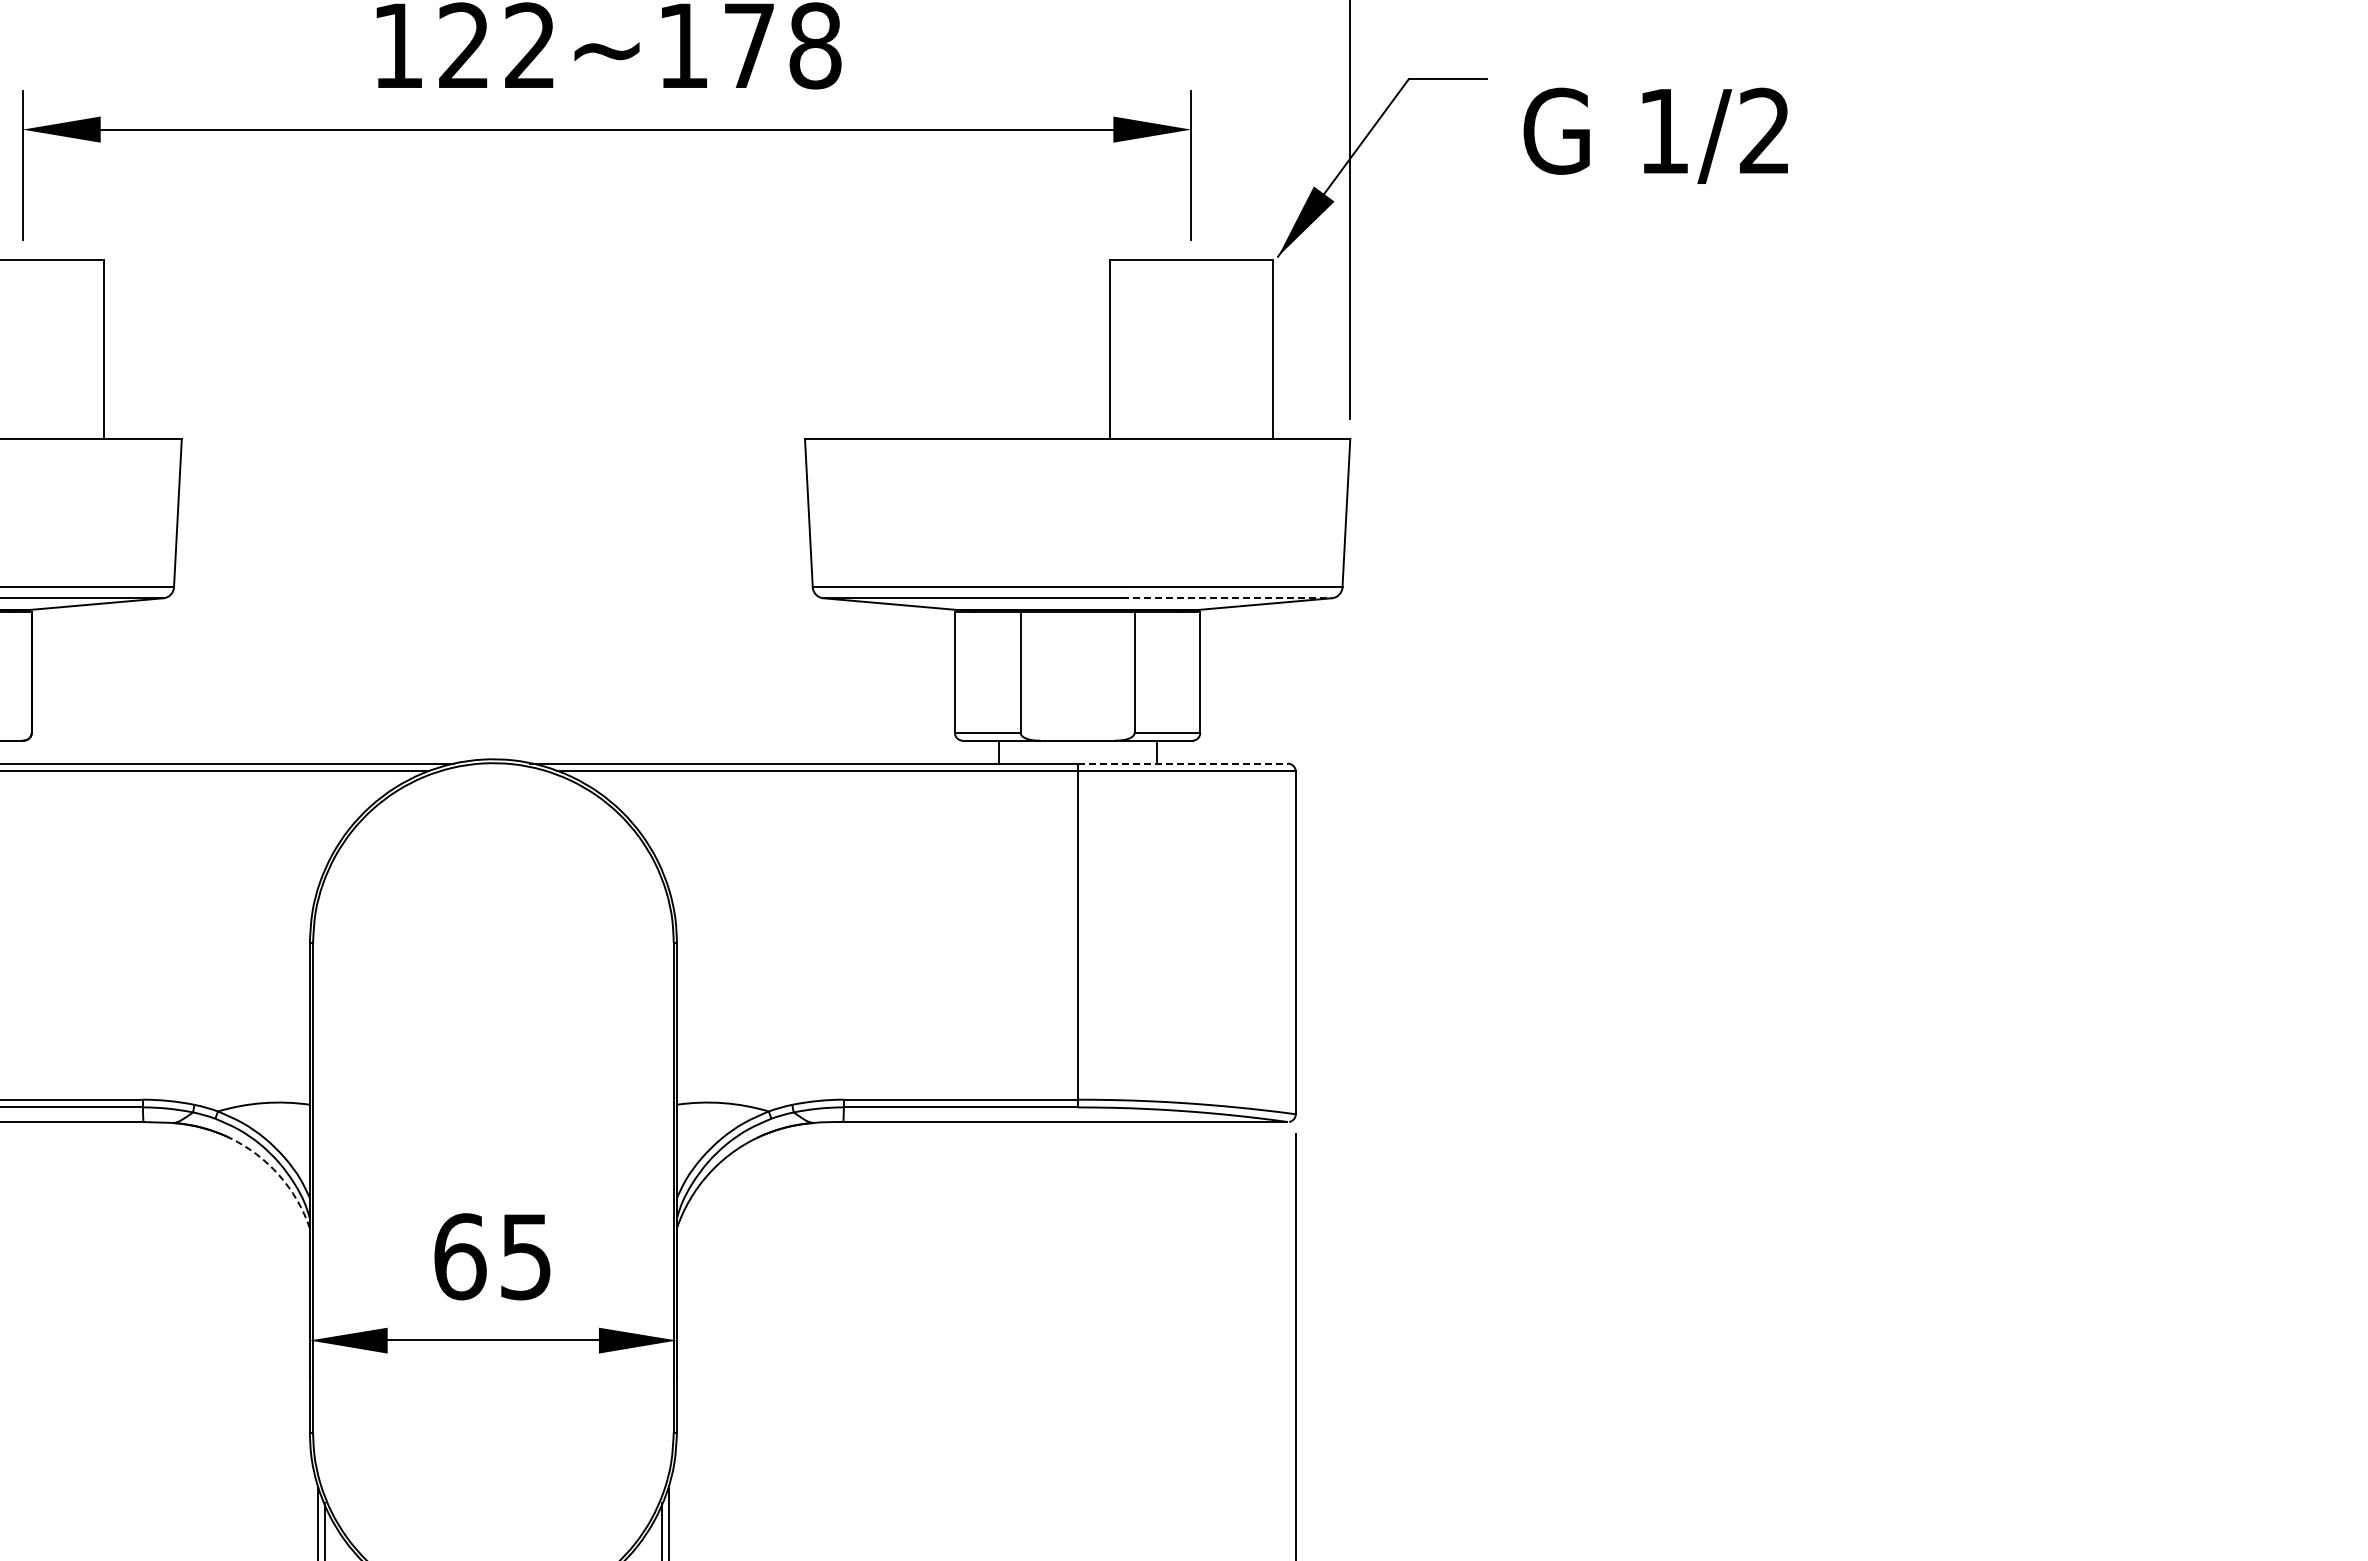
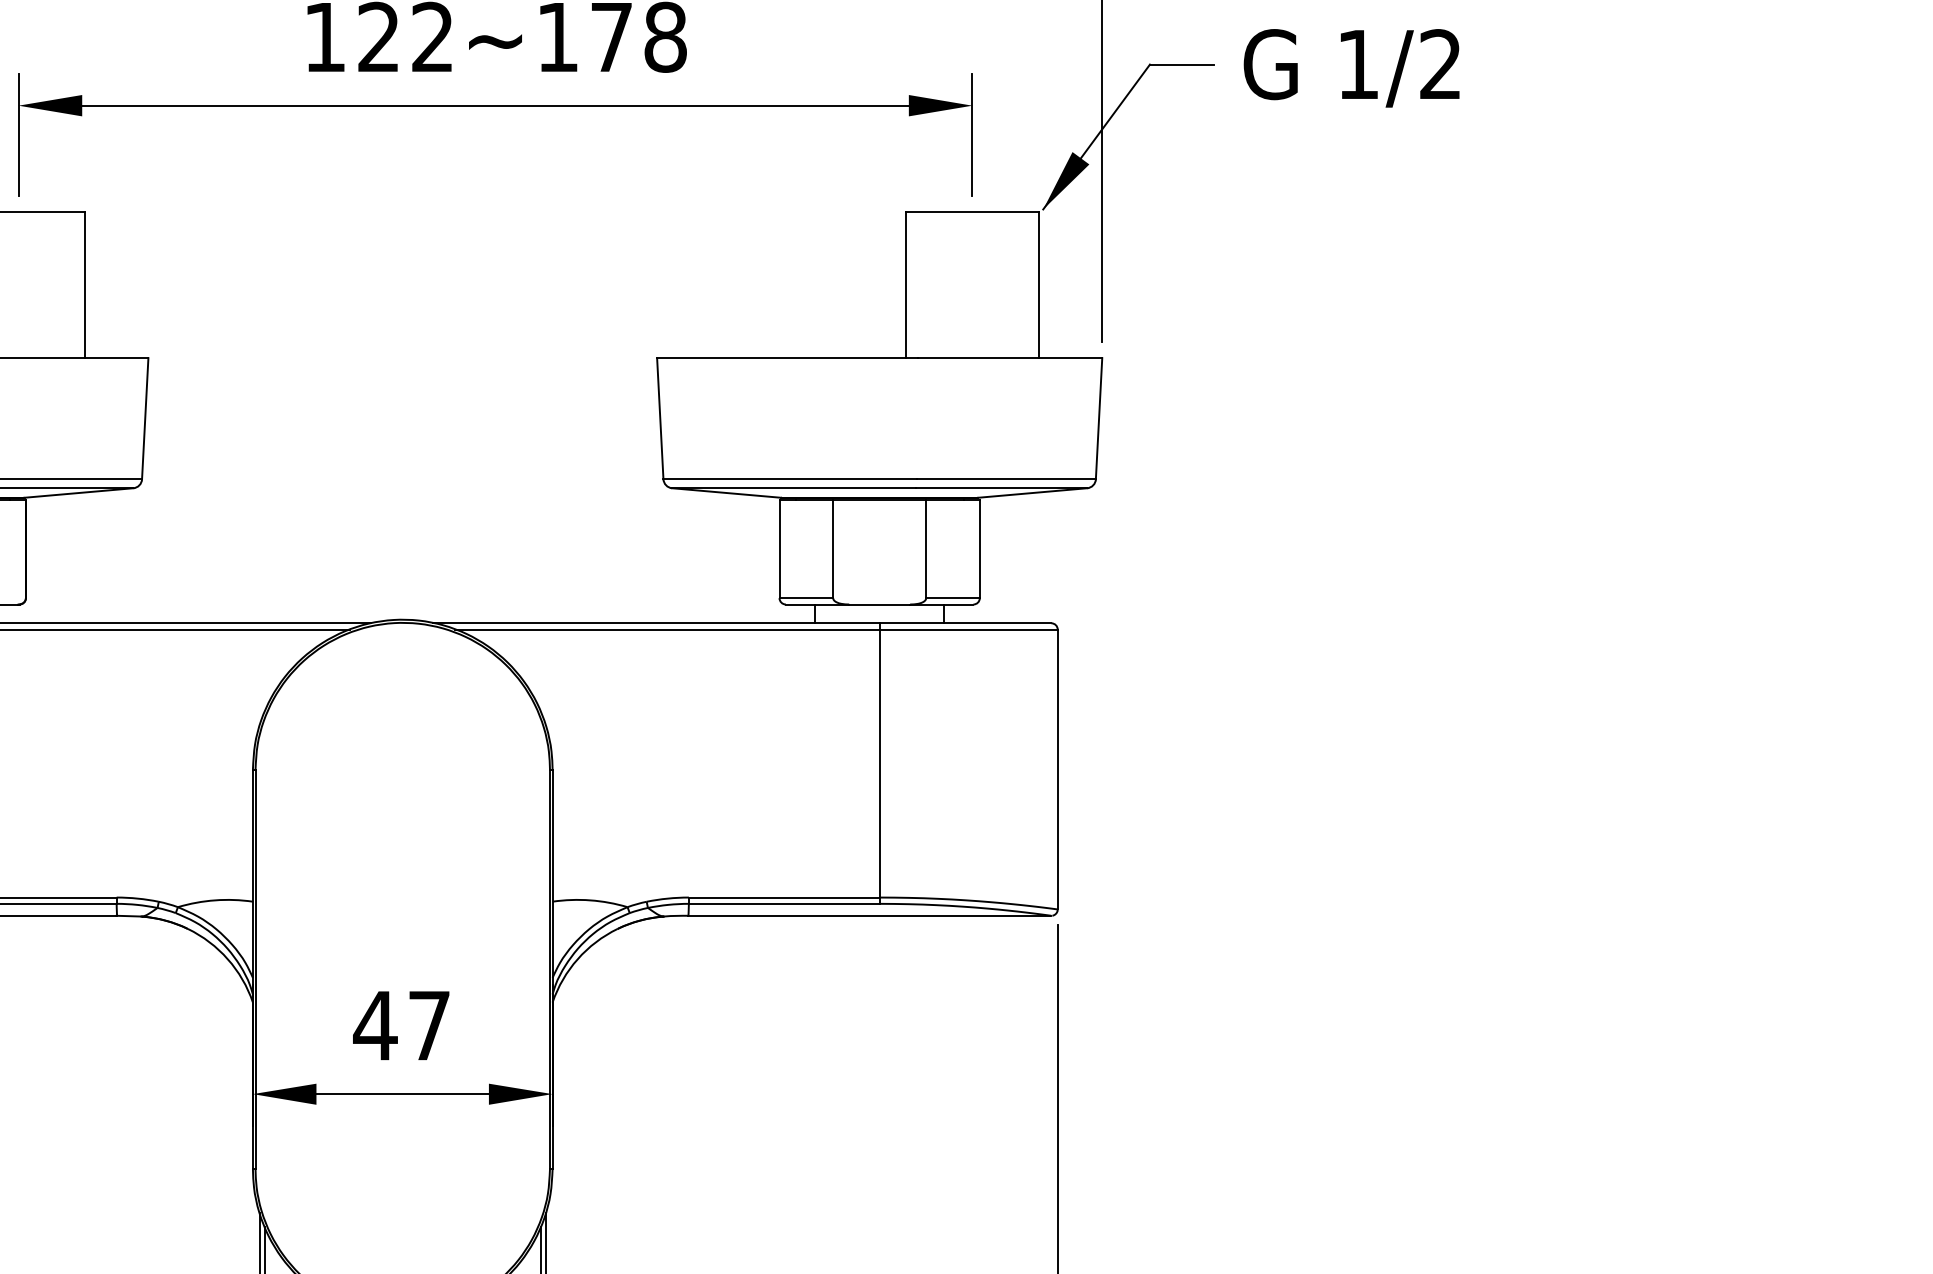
text: (1655, 135) -> (1351, 68), moved
line: (1227, 598) -> (1002, 488), dashed -> solid
line: (1183, 763) -> (966, 623), dashed -> solid
arc: (279, 1175) -> (228, 959), dashed -> solid
text: (491, 1256) -> (401, 1025), 65 -> 47

